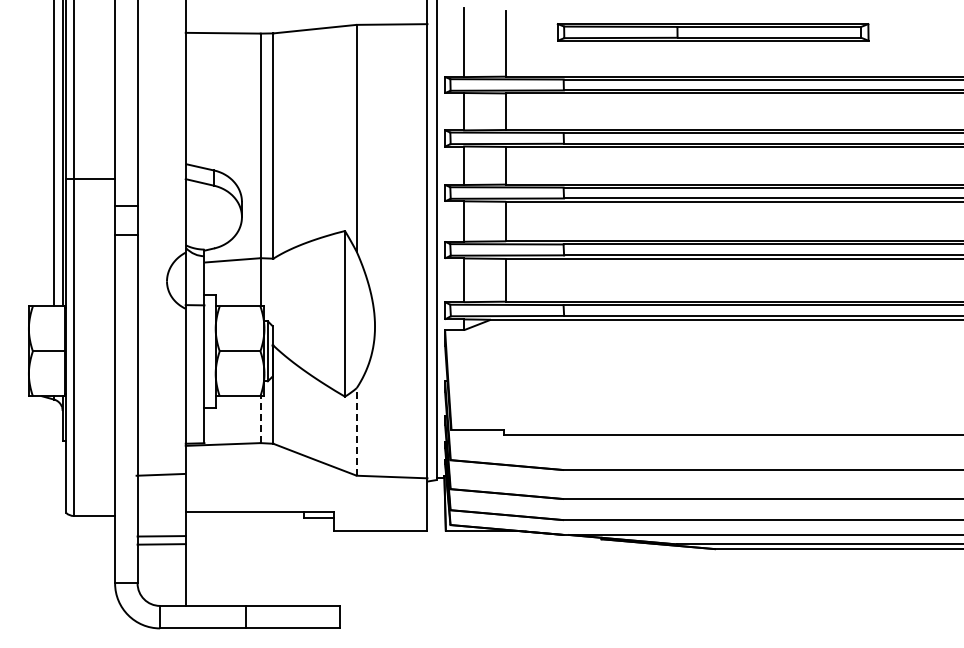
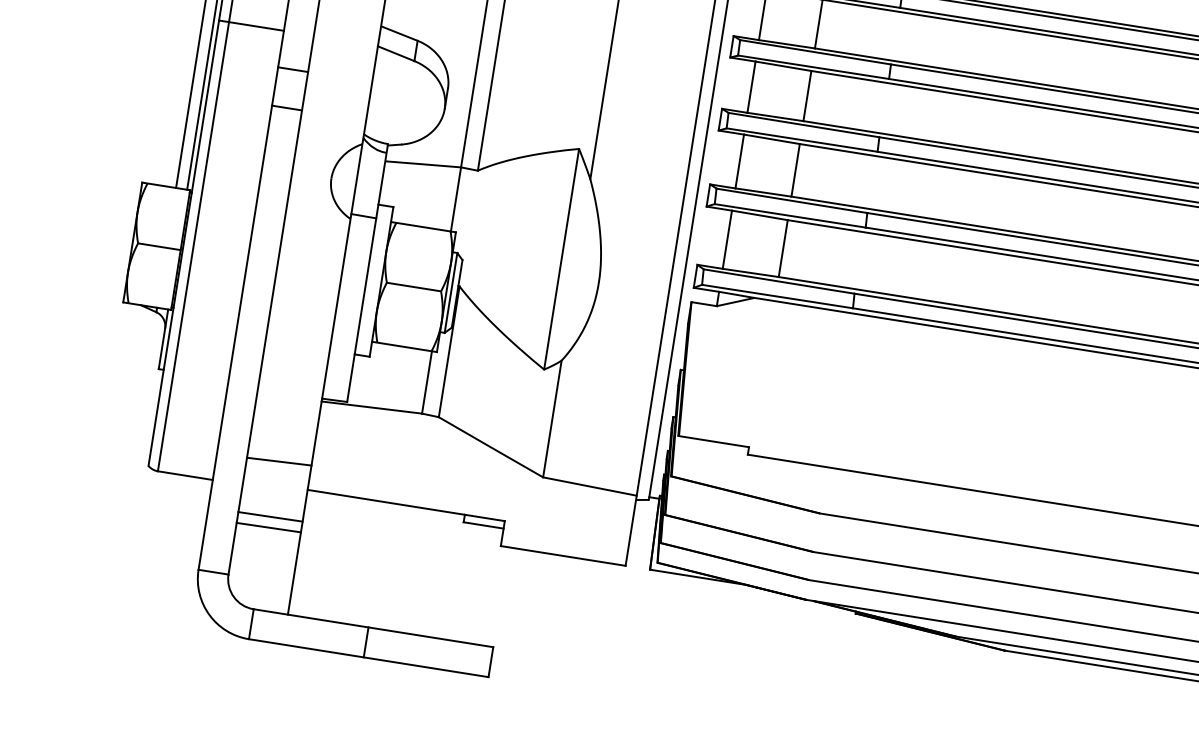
line: (260, 419) -> (426, 382), dashed -> solid
line: (356, 431) -> (552, 418), dashed -> solid
line: (160, 474) -> (279, 461), moved

